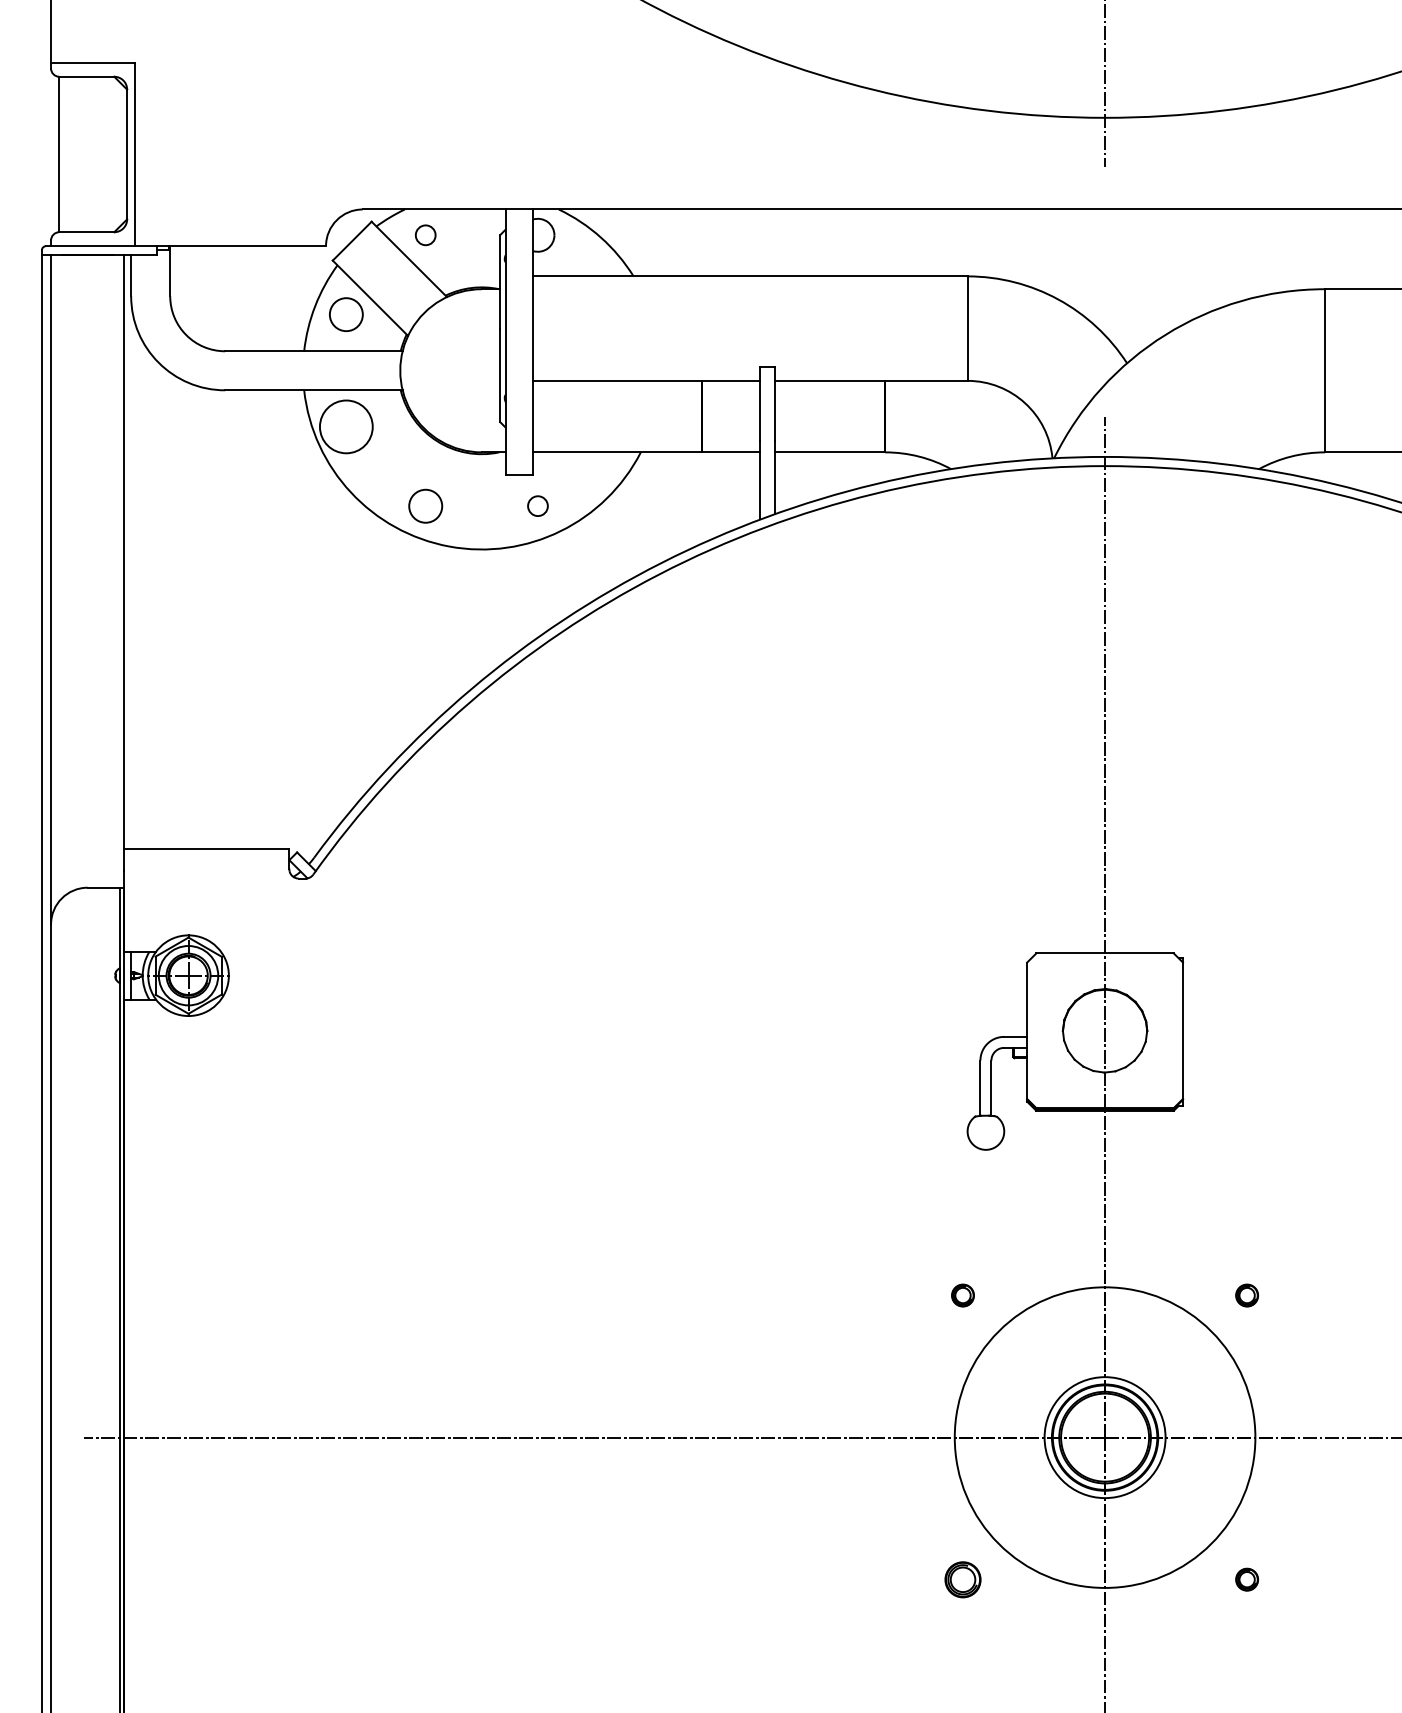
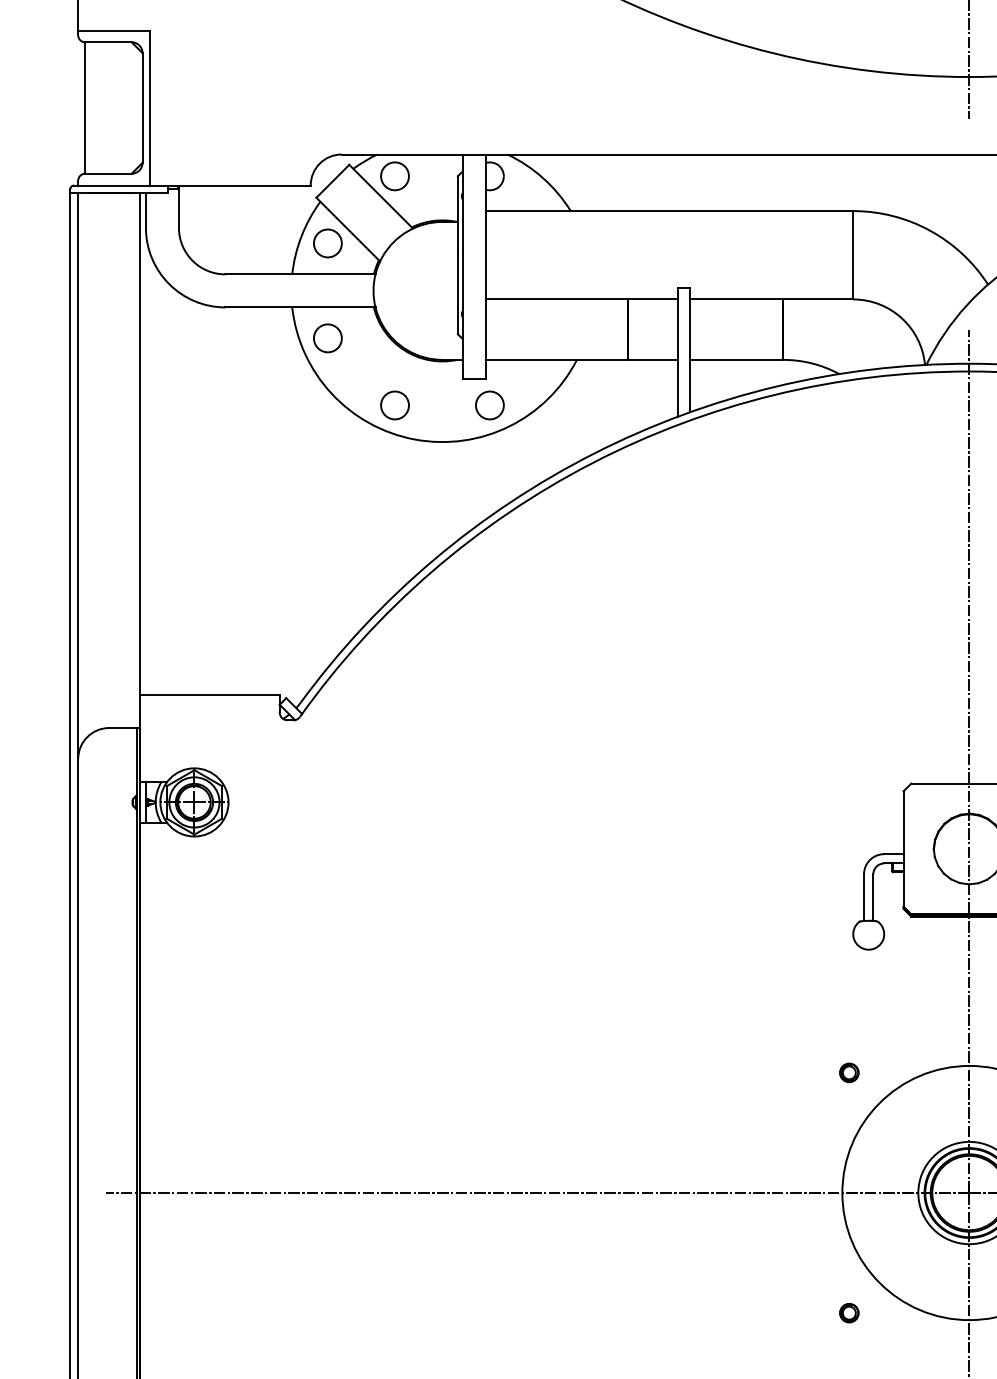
circle: (425, 234) -> (394, 175), size x1.67
circle: (345, 426) -> (327, 338), size x0.62
circle: (537, 505) -> (489, 404), size x1.67
part: (962, 1579) -> (848, 1313), size x0.62

